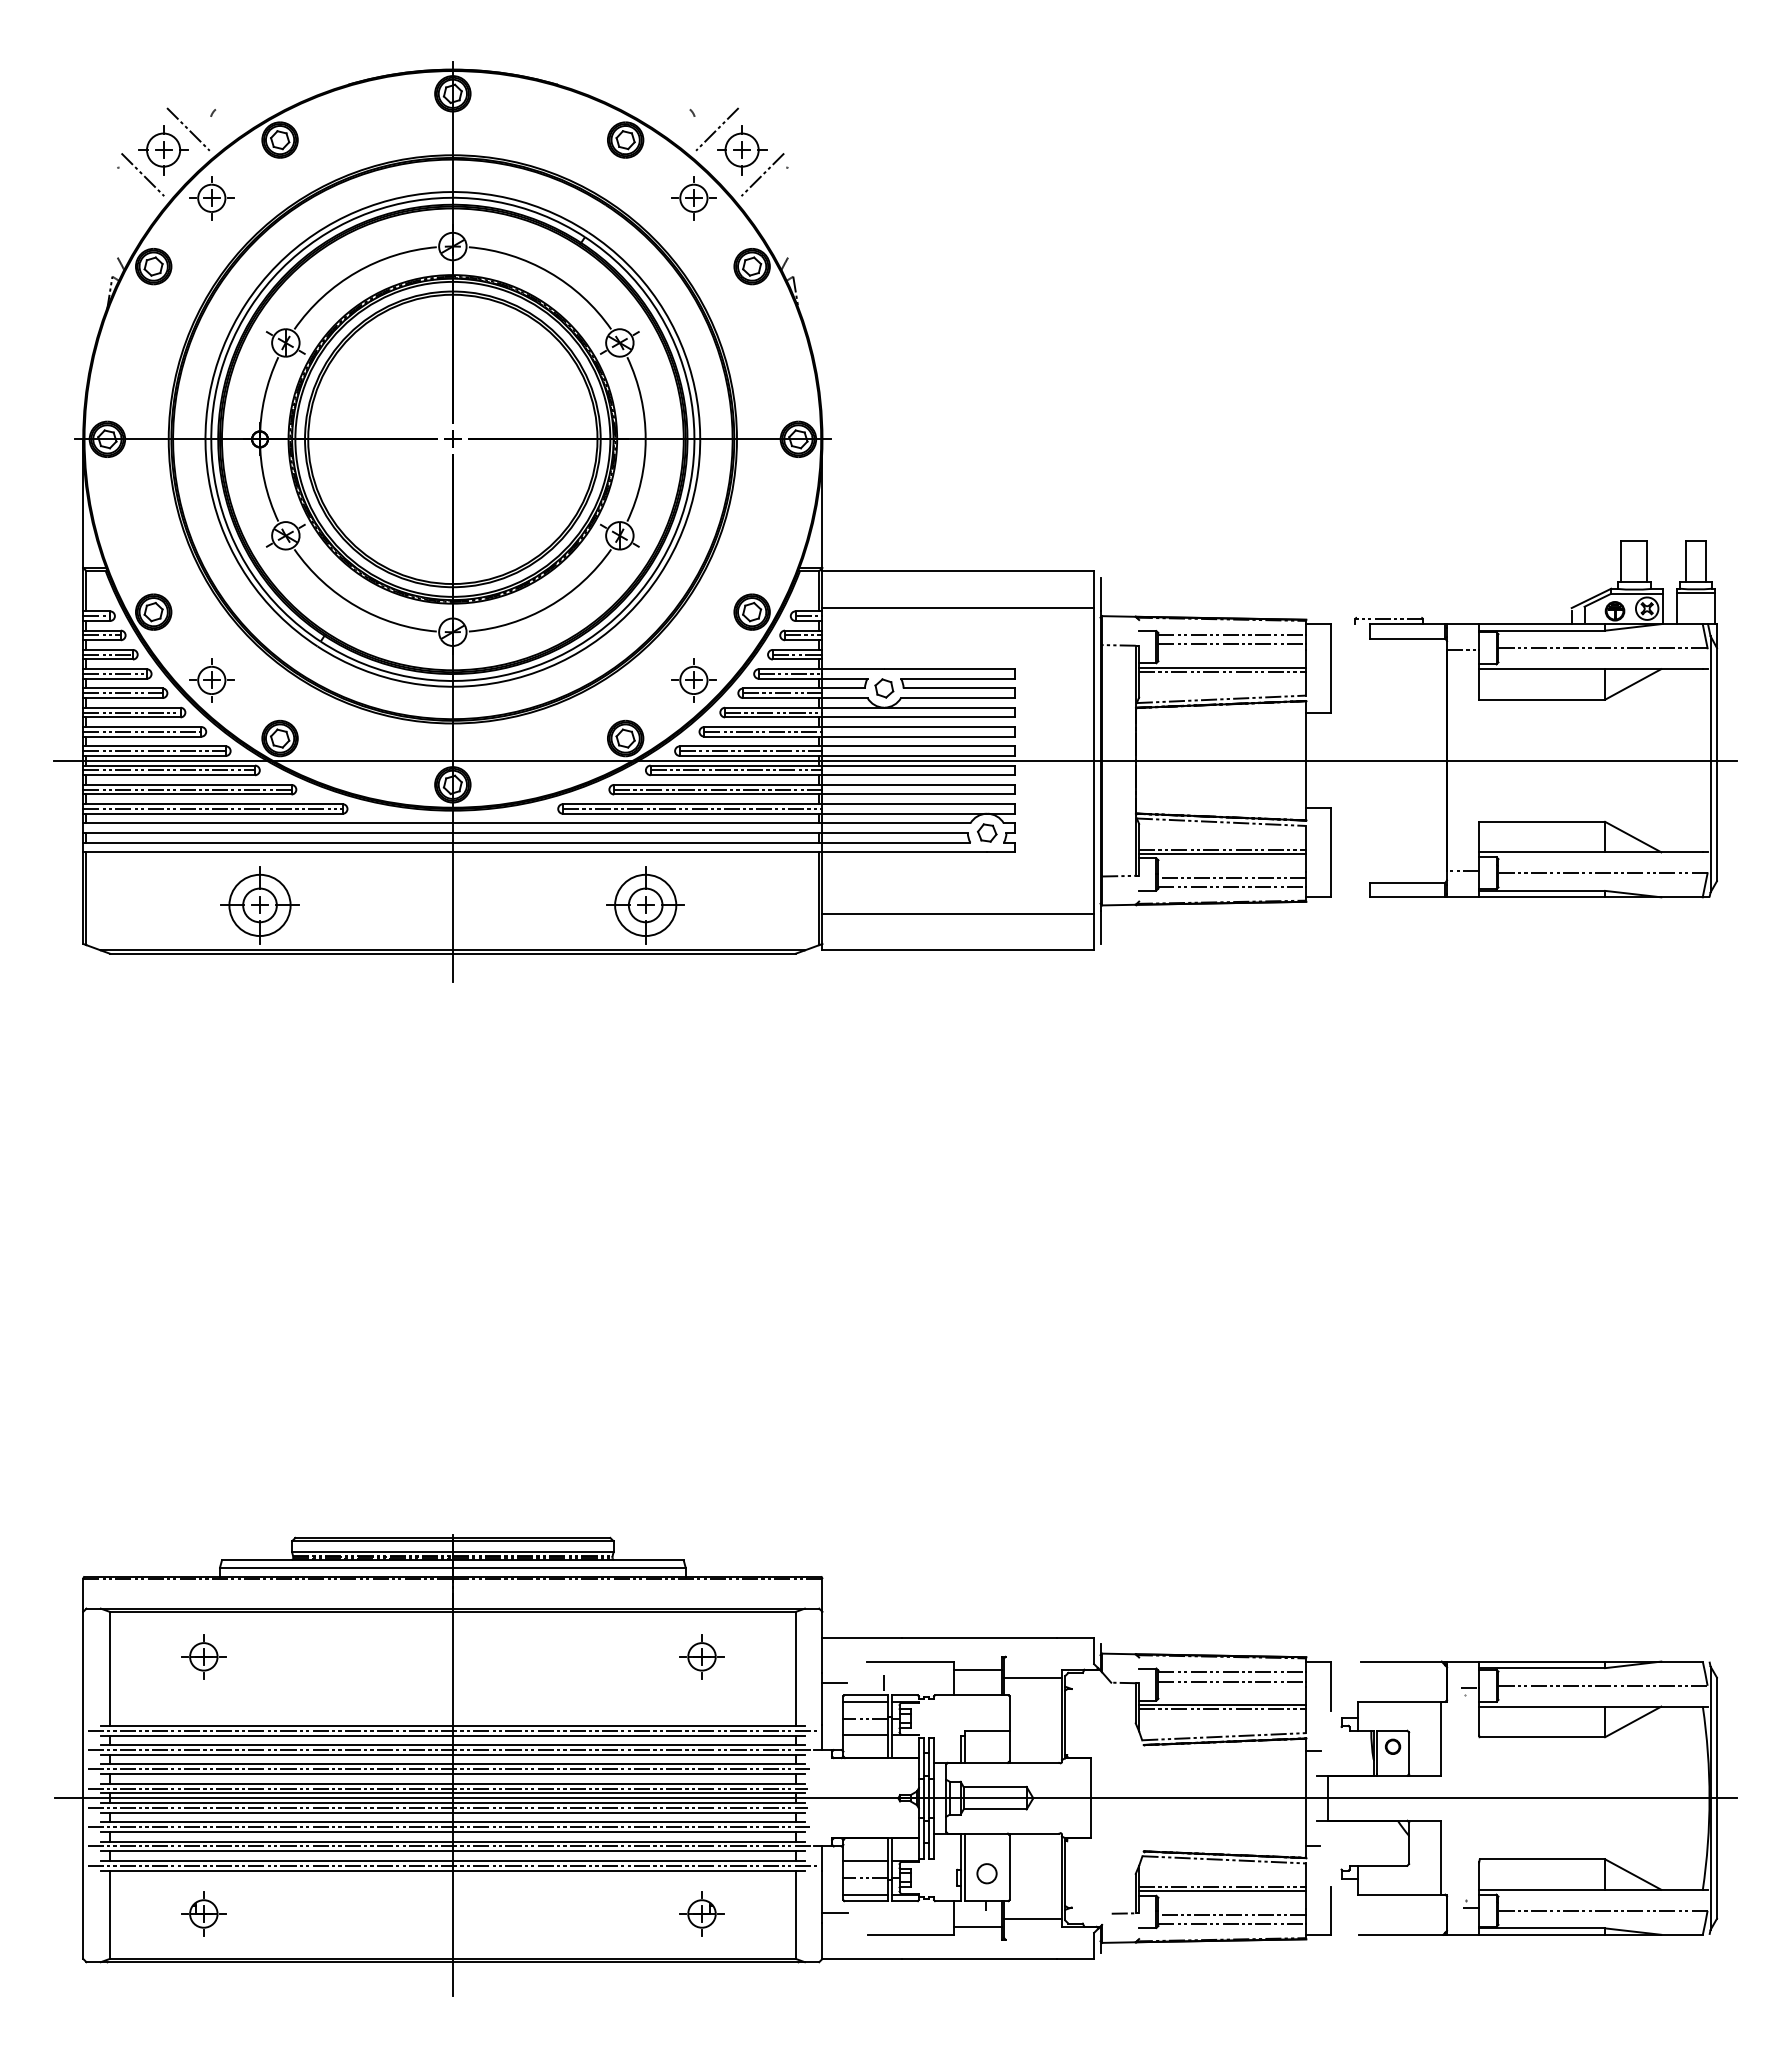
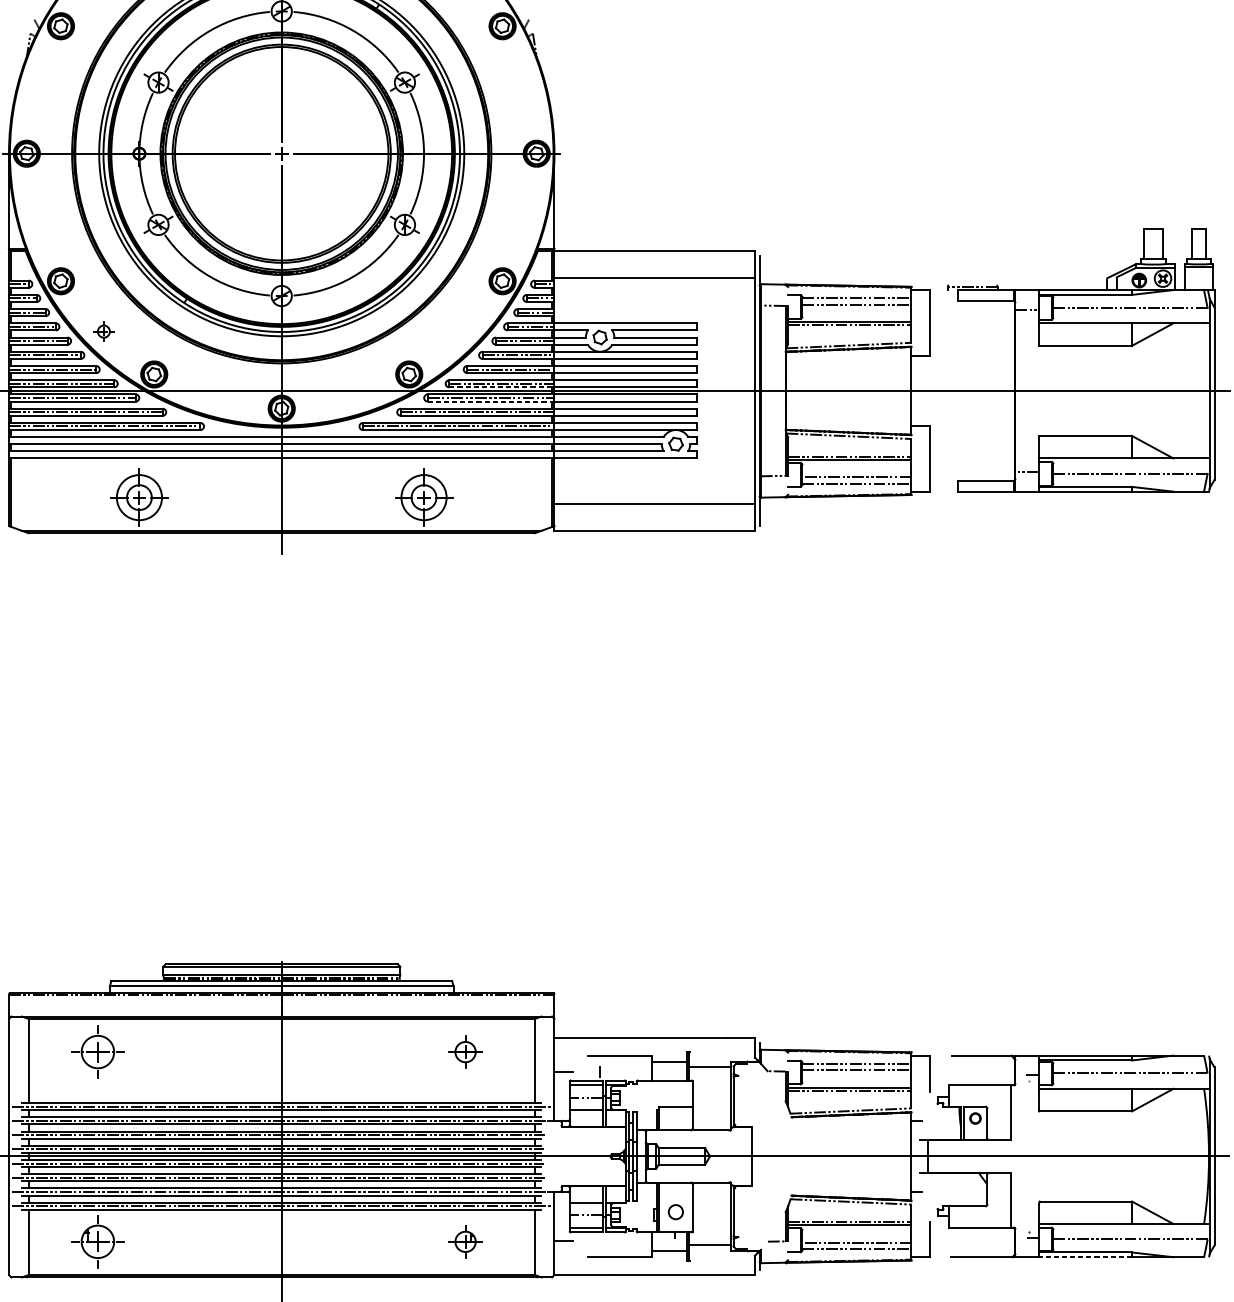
part: (211, 680) -> (103, 331), size x0.6
part: (693, 680) -> (459, 331), removed
line: (749, 755) -> (500, 387), solid -> dashed
line: (735, 775) -> (490, 401), solid -> dashed
part: (203, 1656) -> (97, 1051), size x1.6
part: (203, 1913) -> (97, 1241), size x1.6
line: (1542, 1934) -> (1085, 1257), solid -> dashed

